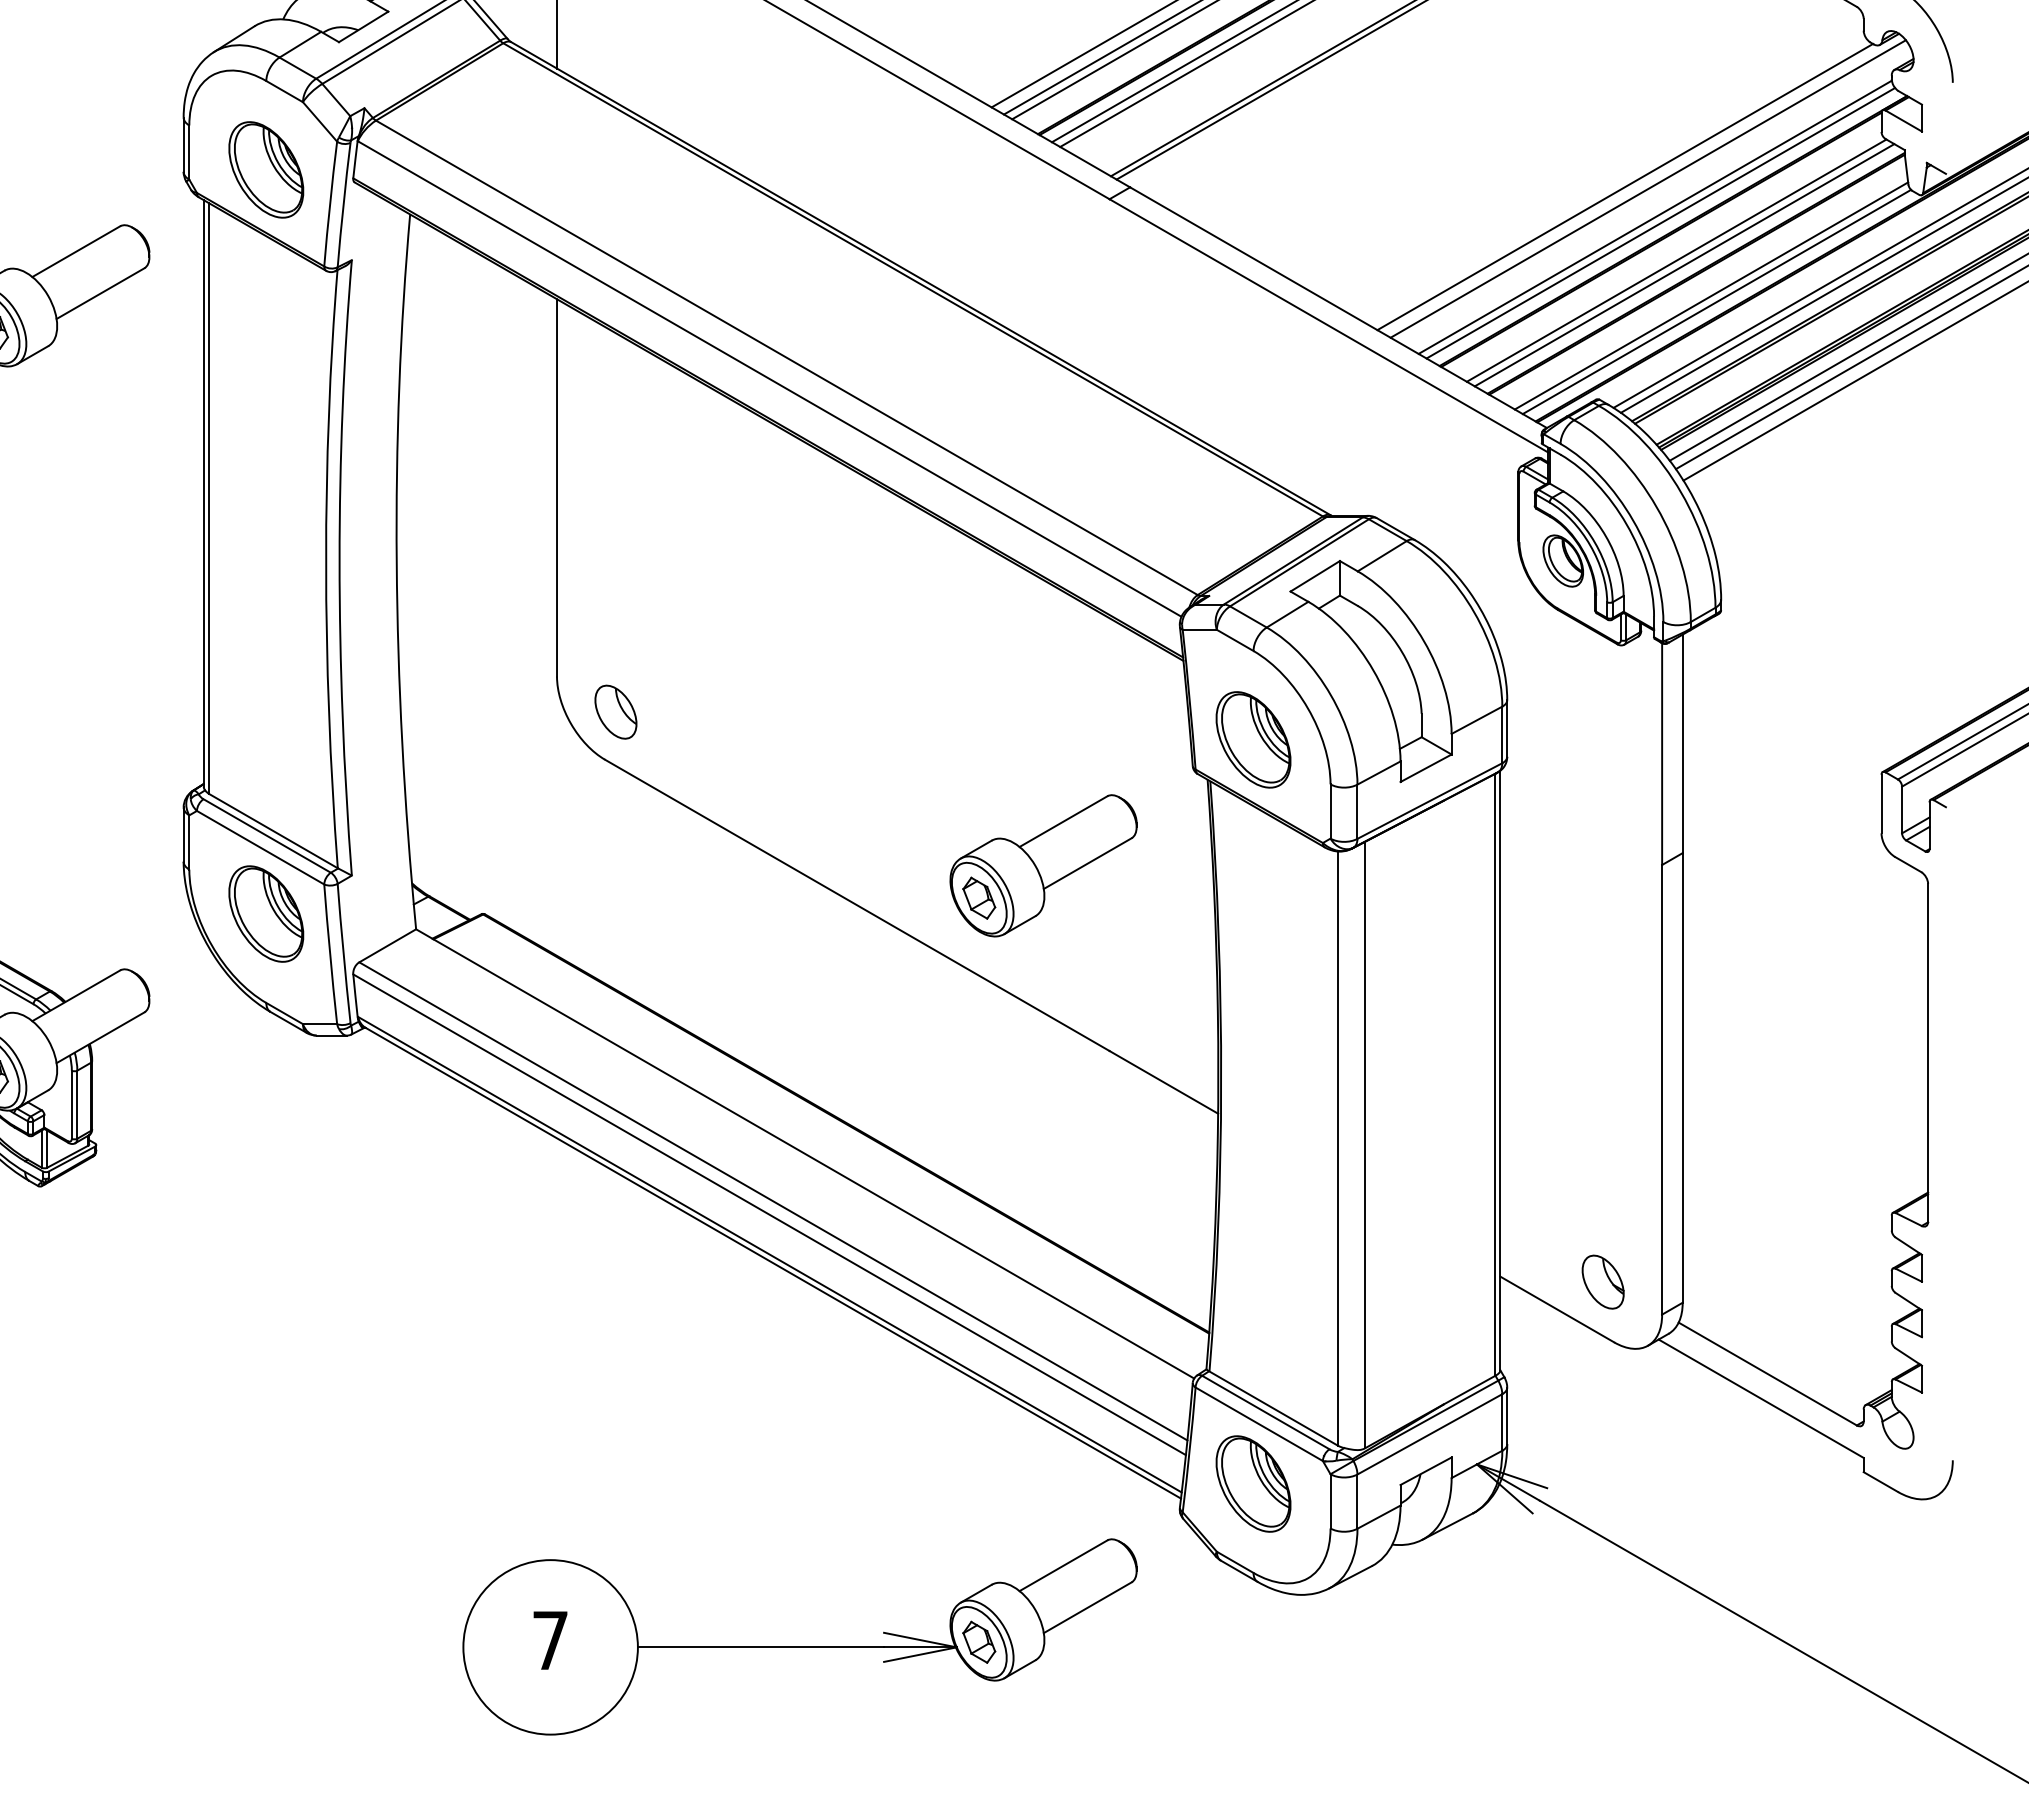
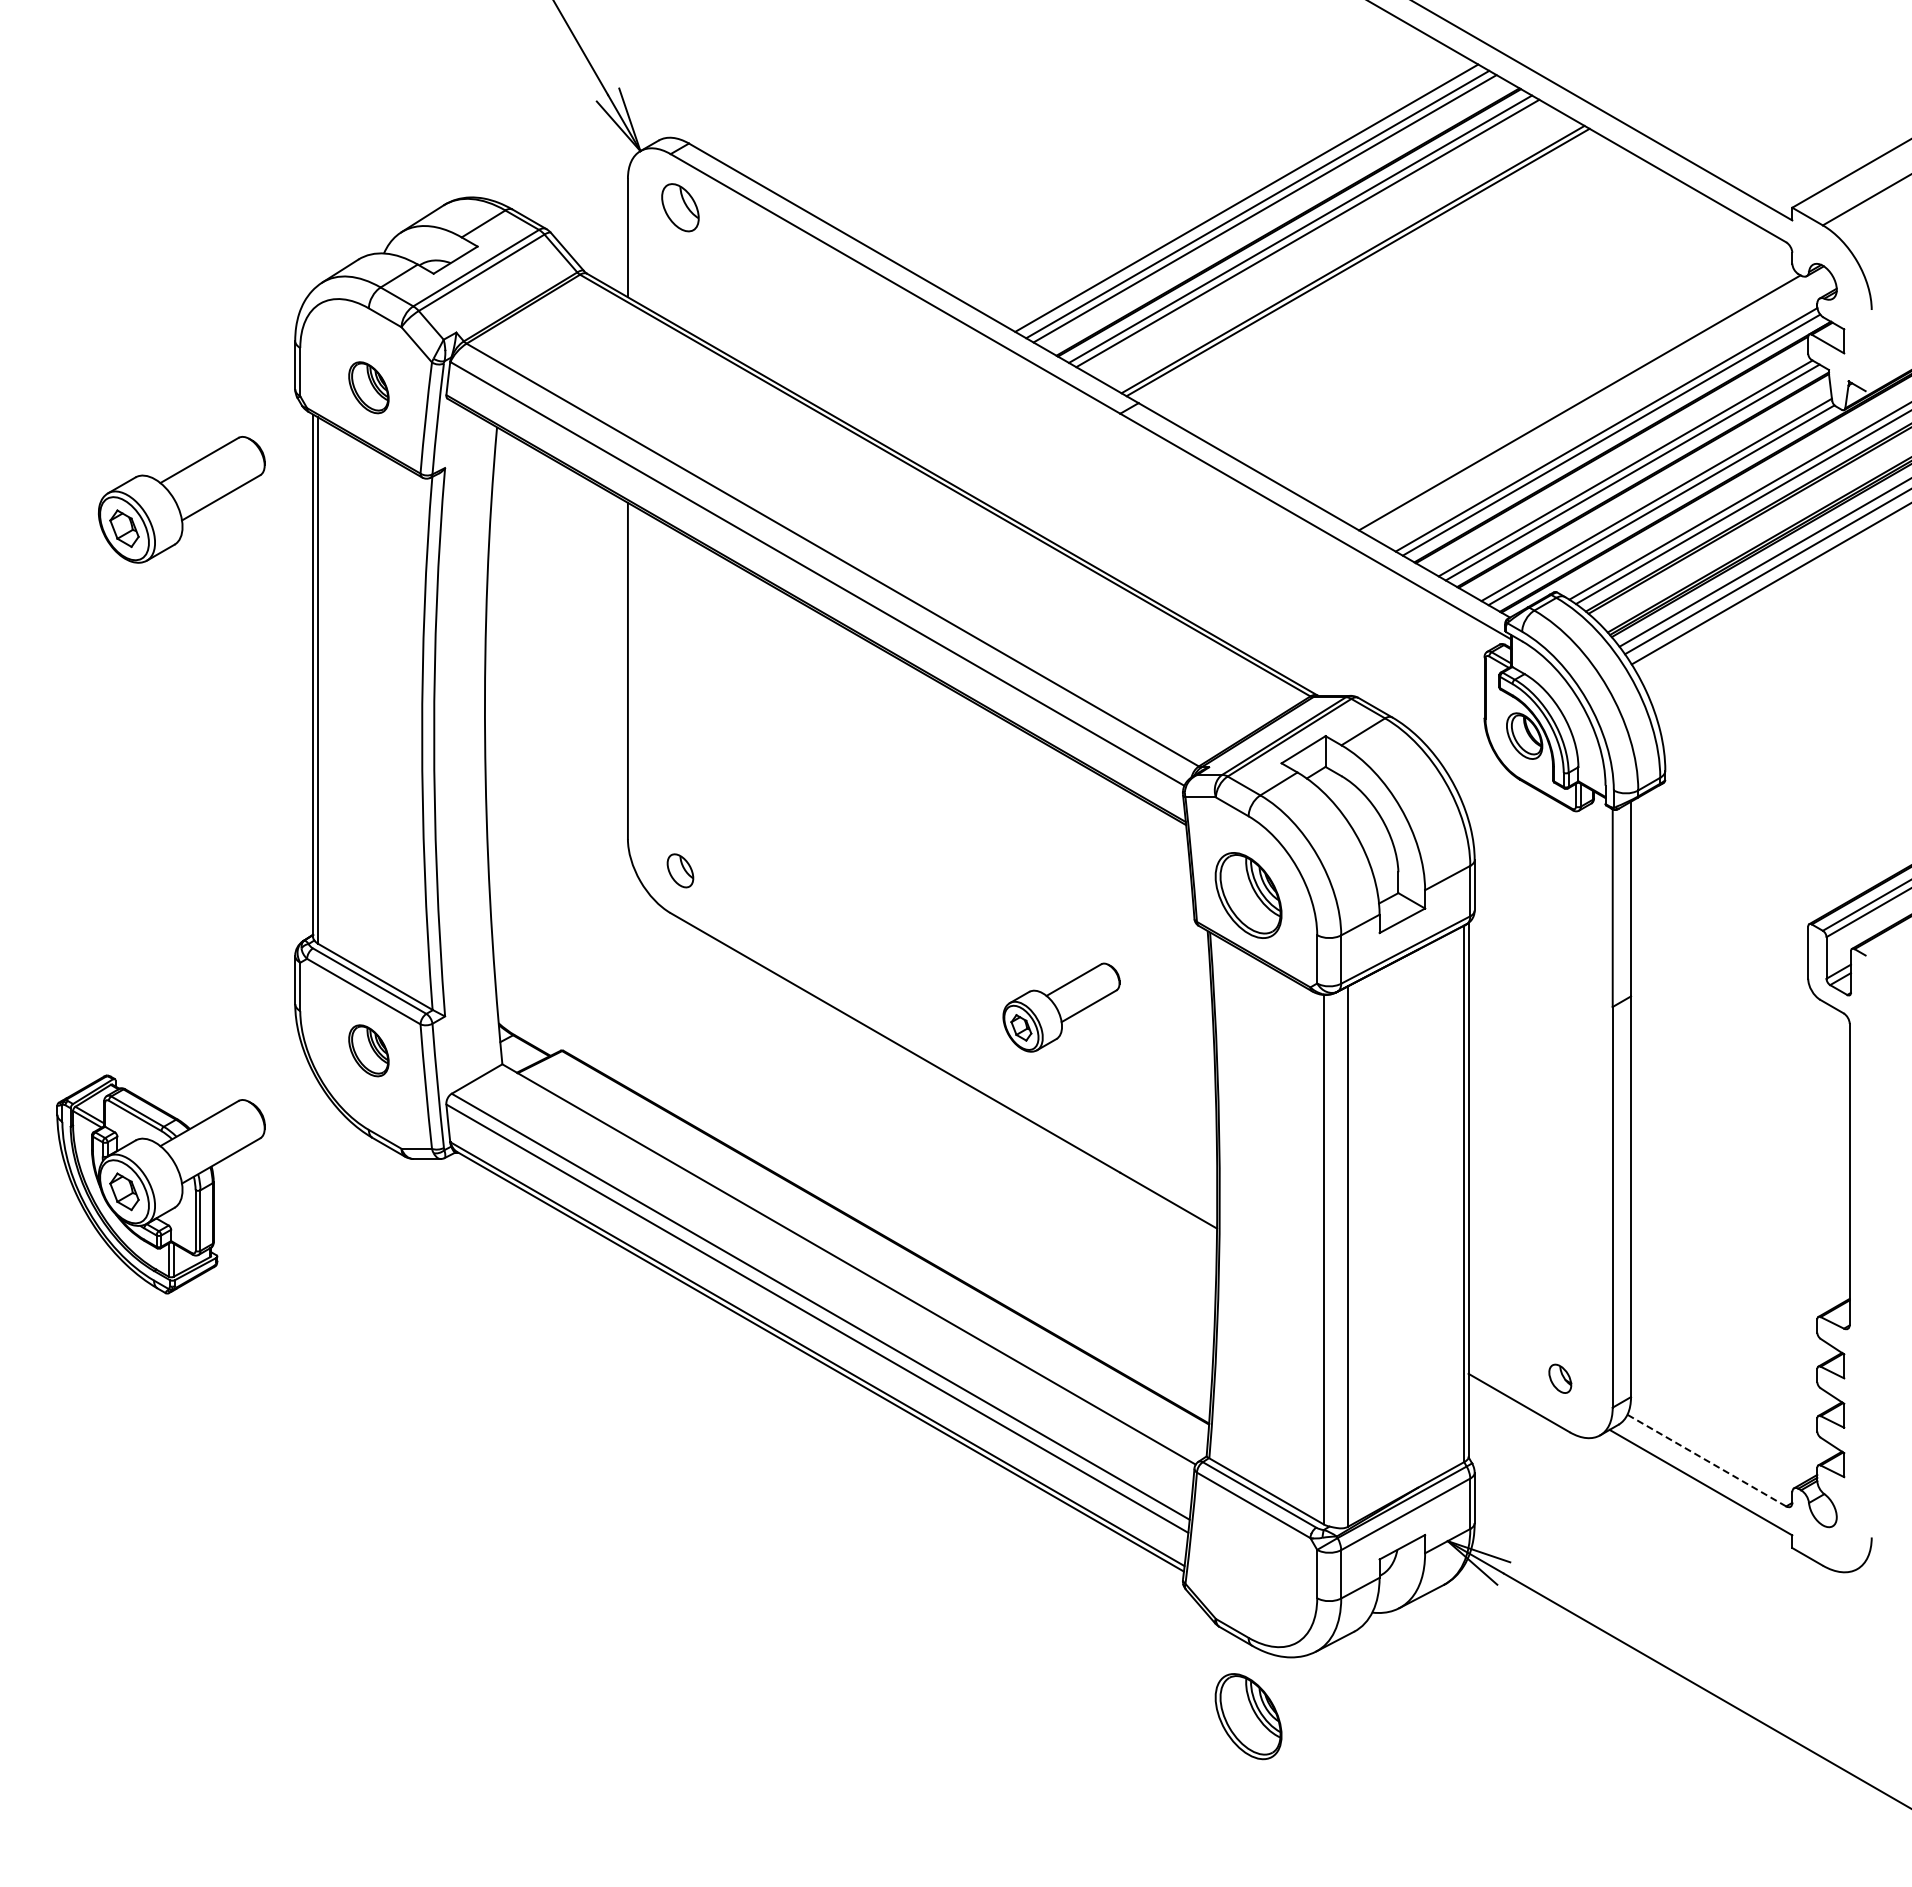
part: (265, 169) -> (368, 387), size x0.6
line: (1647, 188) -> (1599, 404), removed
part: (616, 711) -> (680, 870), size x0.7
part: (1043, 865) -> (1061, 1007), size x0.7
part: (265, 913) -> (368, 1050), size x0.6
part: (1603, 1281) -> (1560, 1378), size x0.6
line: (1767, 1373) -> (1706, 1460), solid -> dashed
part: (1253, 1483) -> (1248, 1716), moved
part: (800, 1646) -> (844, 1703), removed

